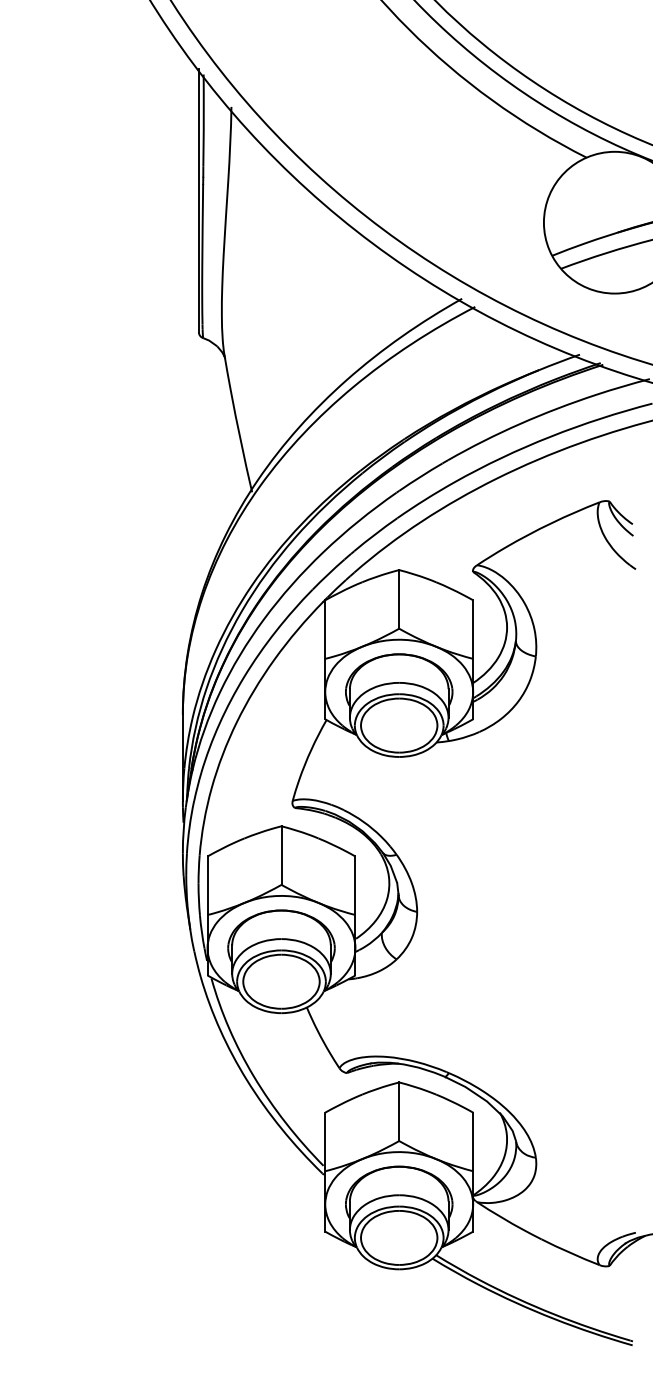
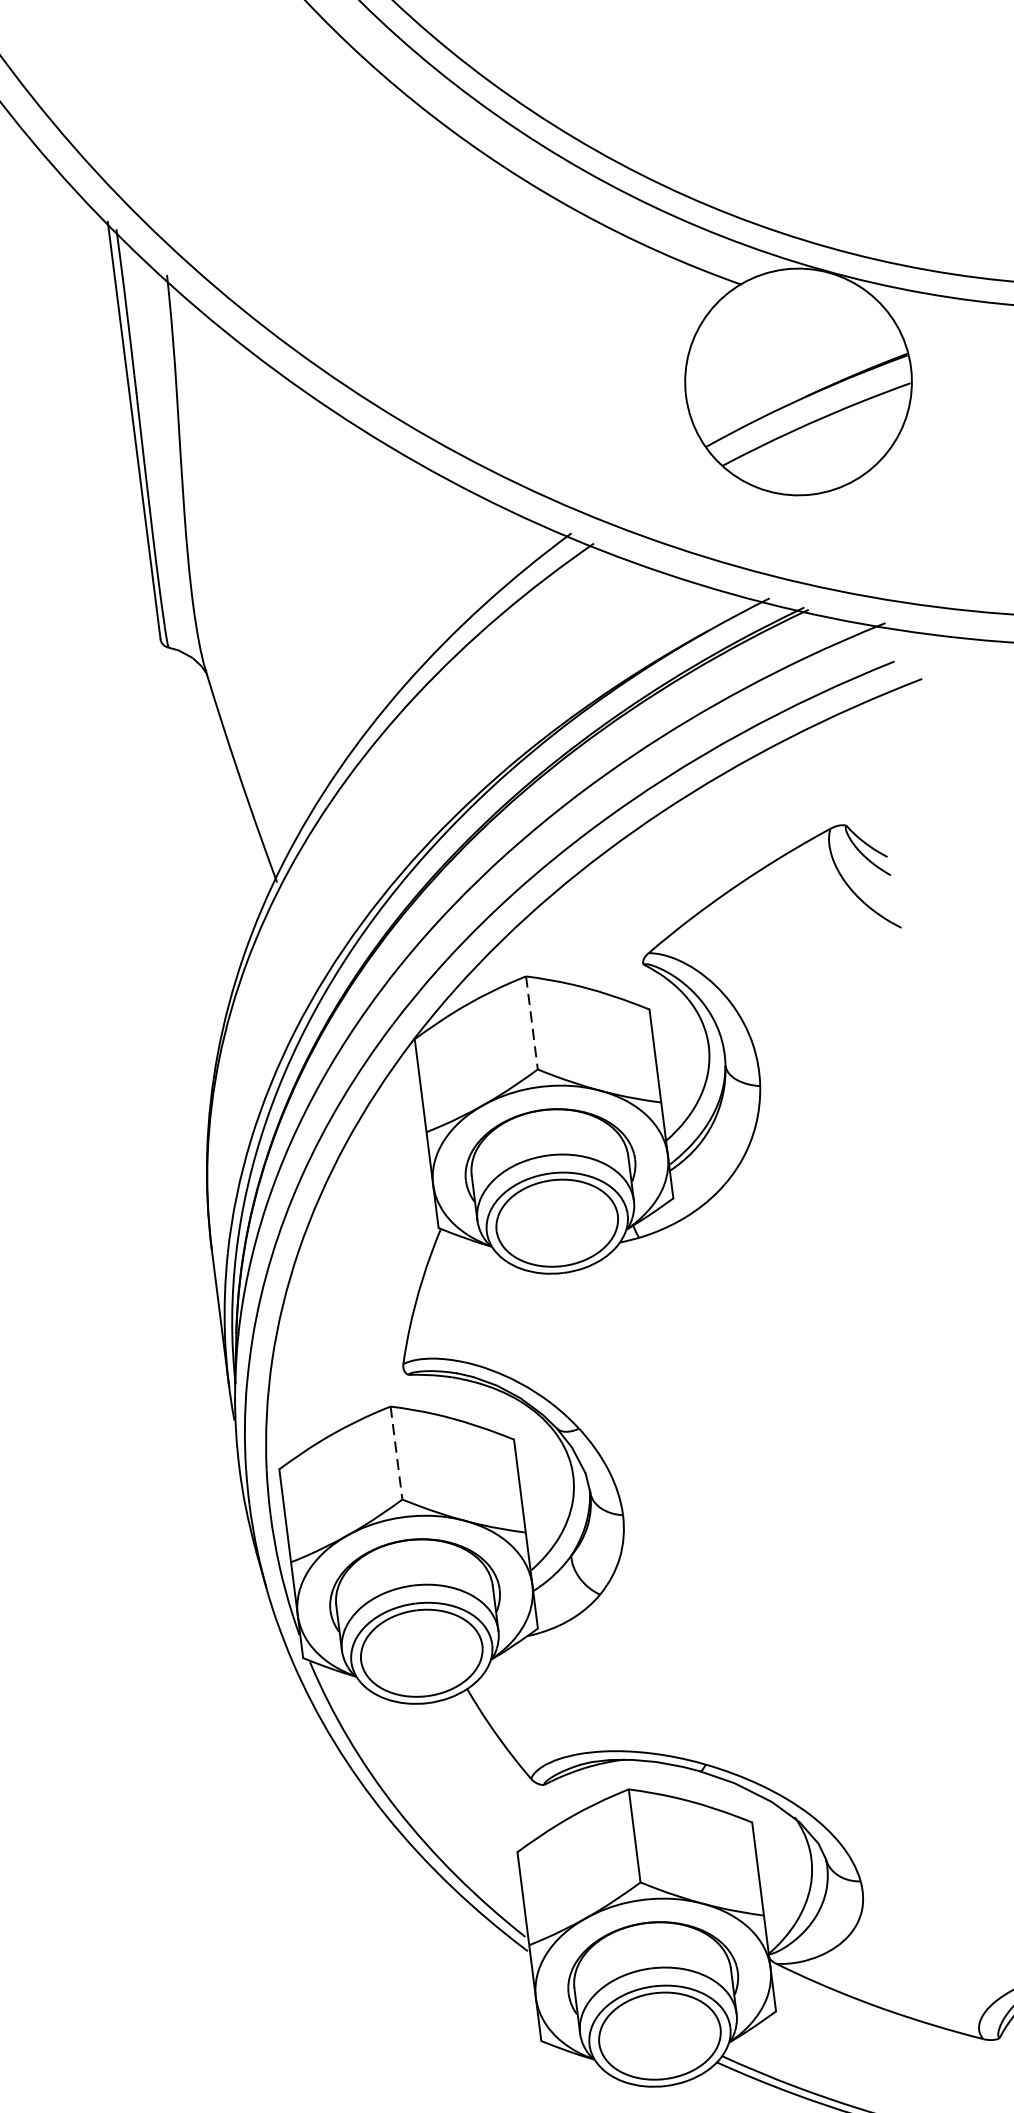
line: (399, 599) -> (532, 1023), solid -> dashed
line: (281, 856) -> (396, 1454), solid -> dashed

